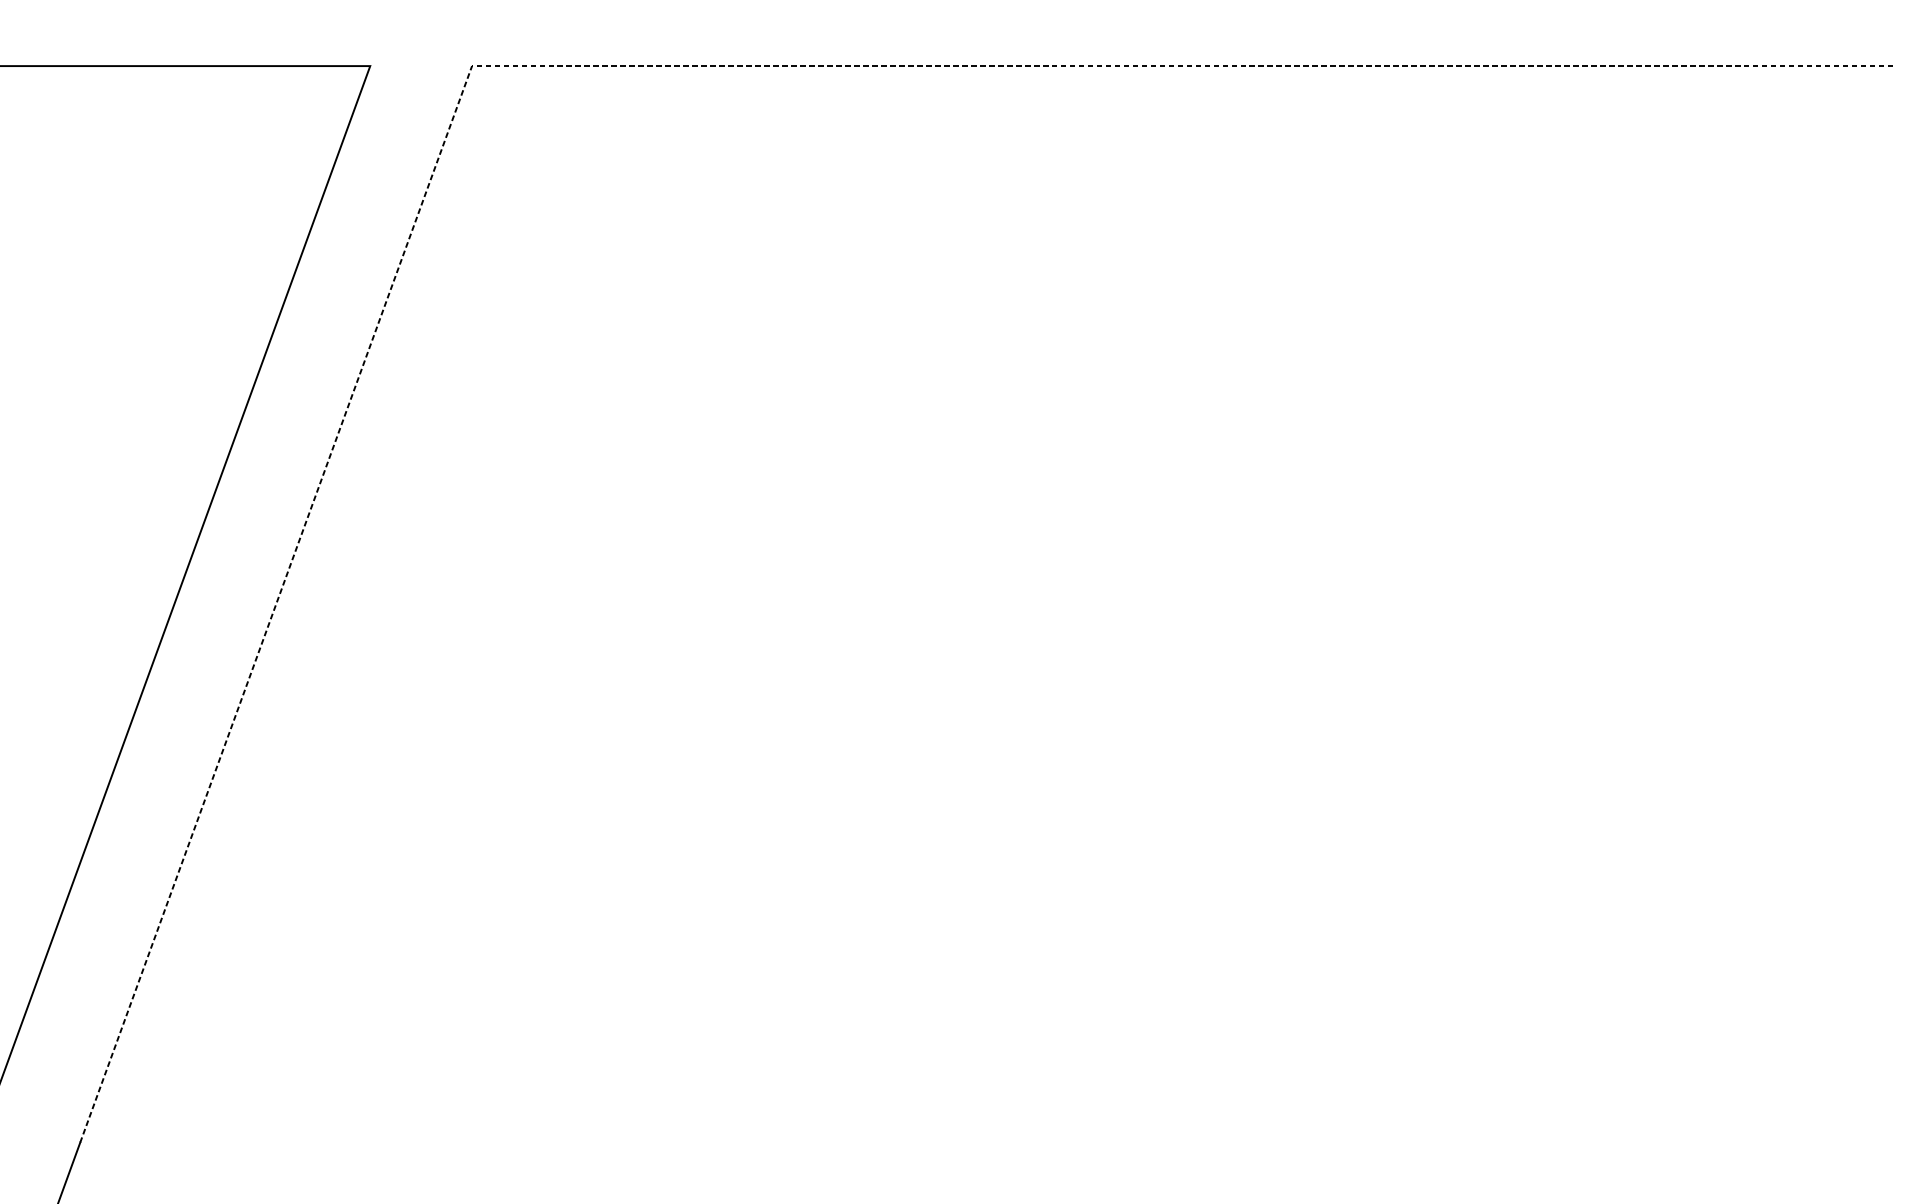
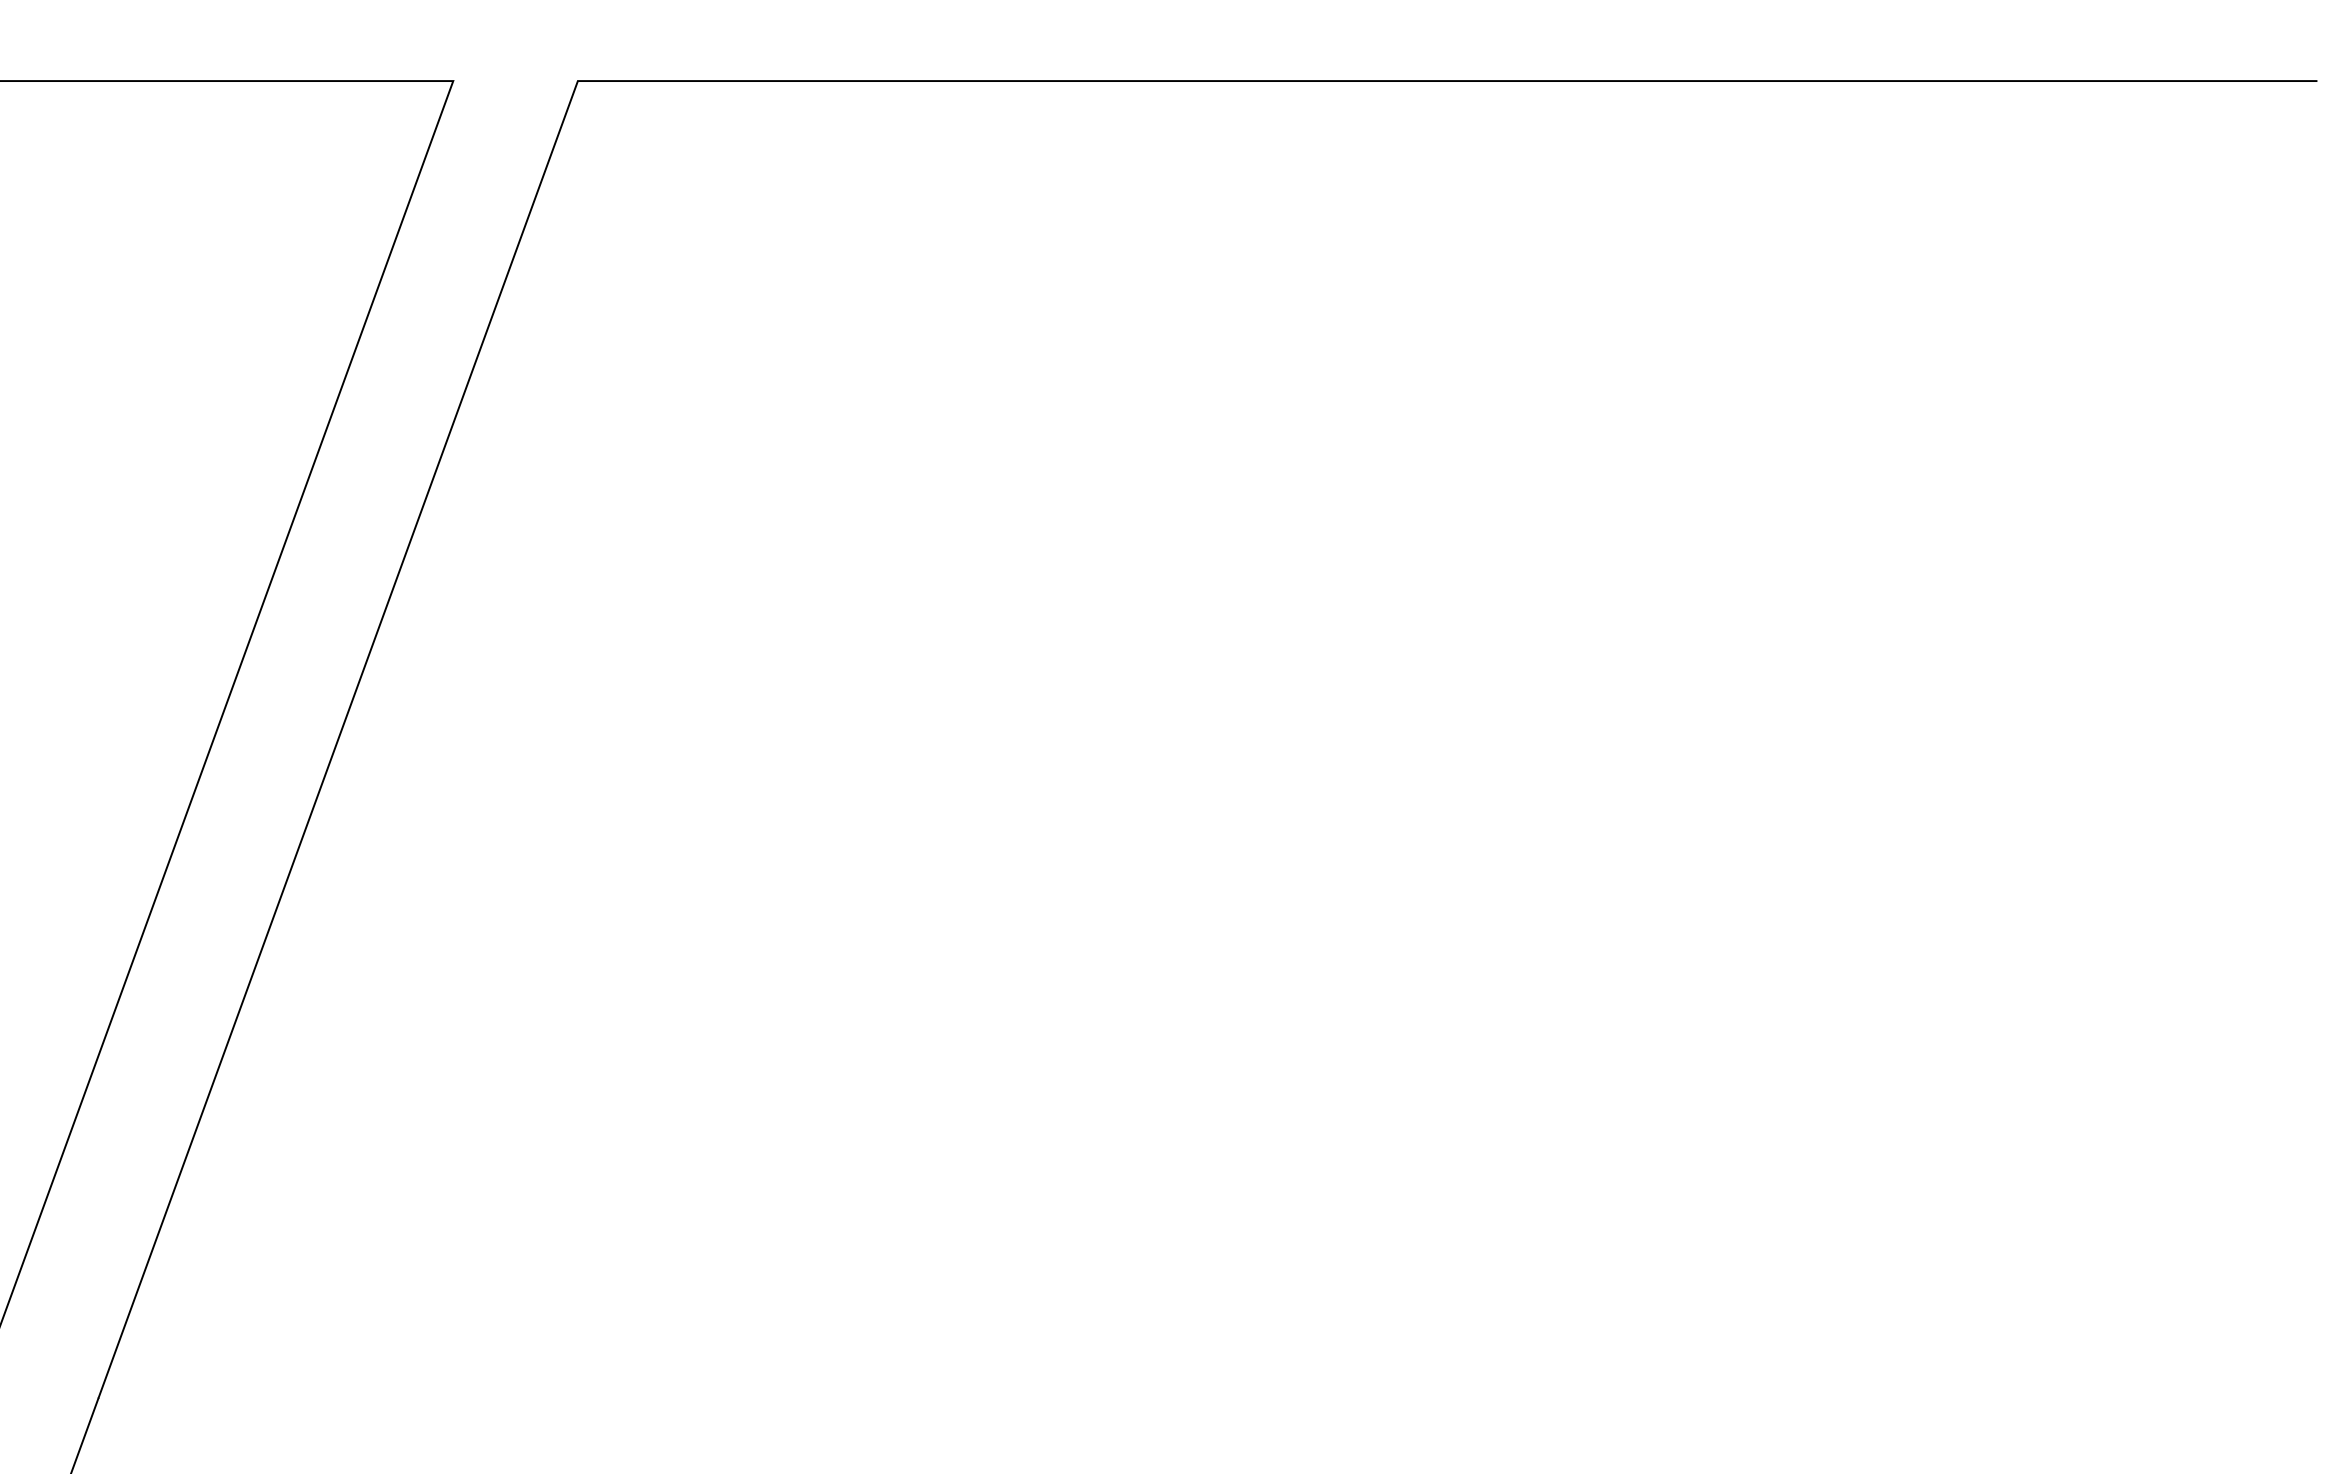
line: (609, 66) -> (745, 81), dashed -> solid

